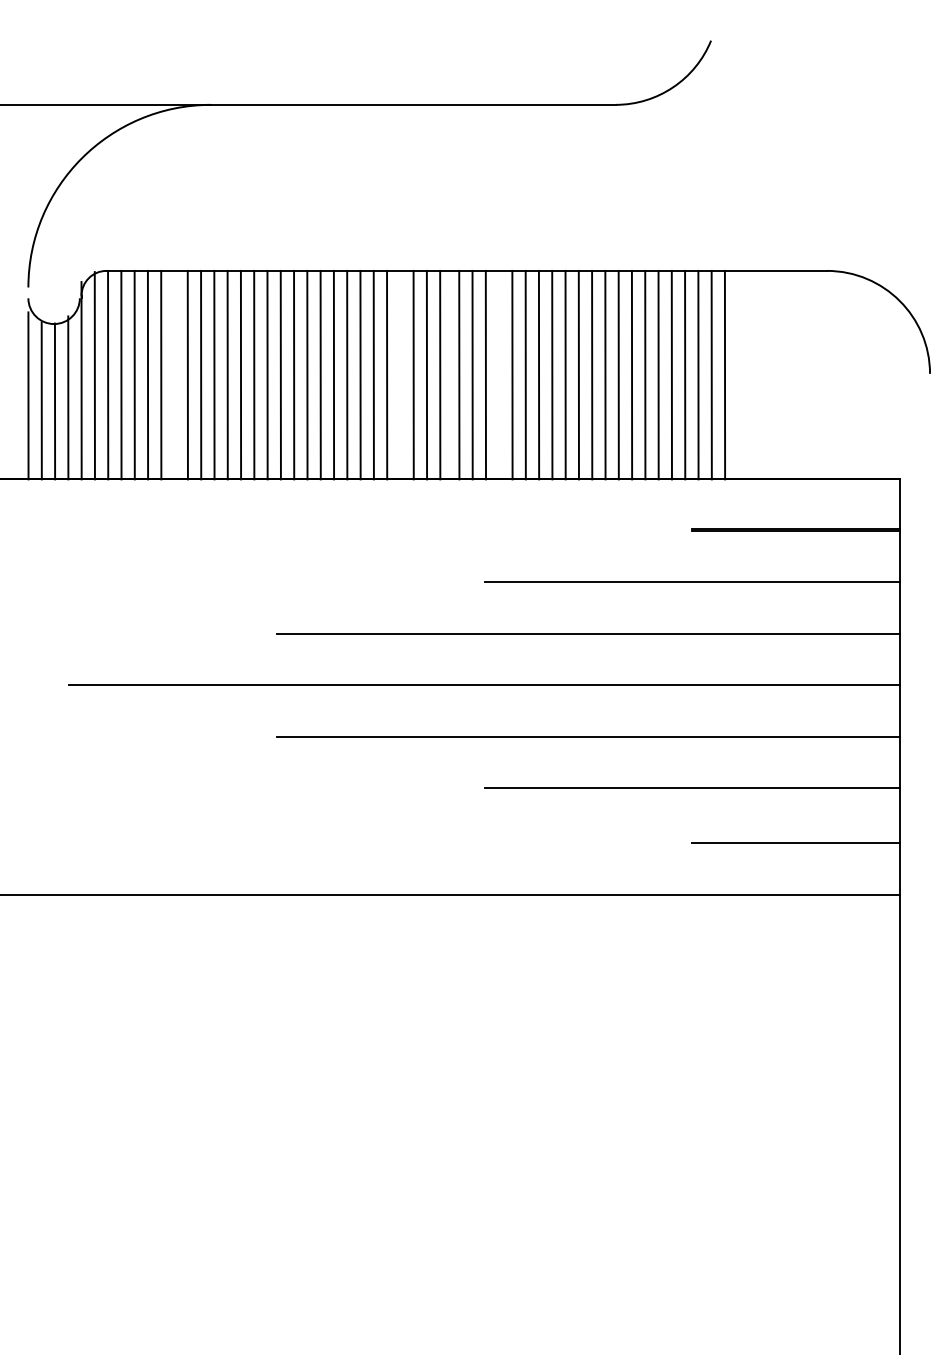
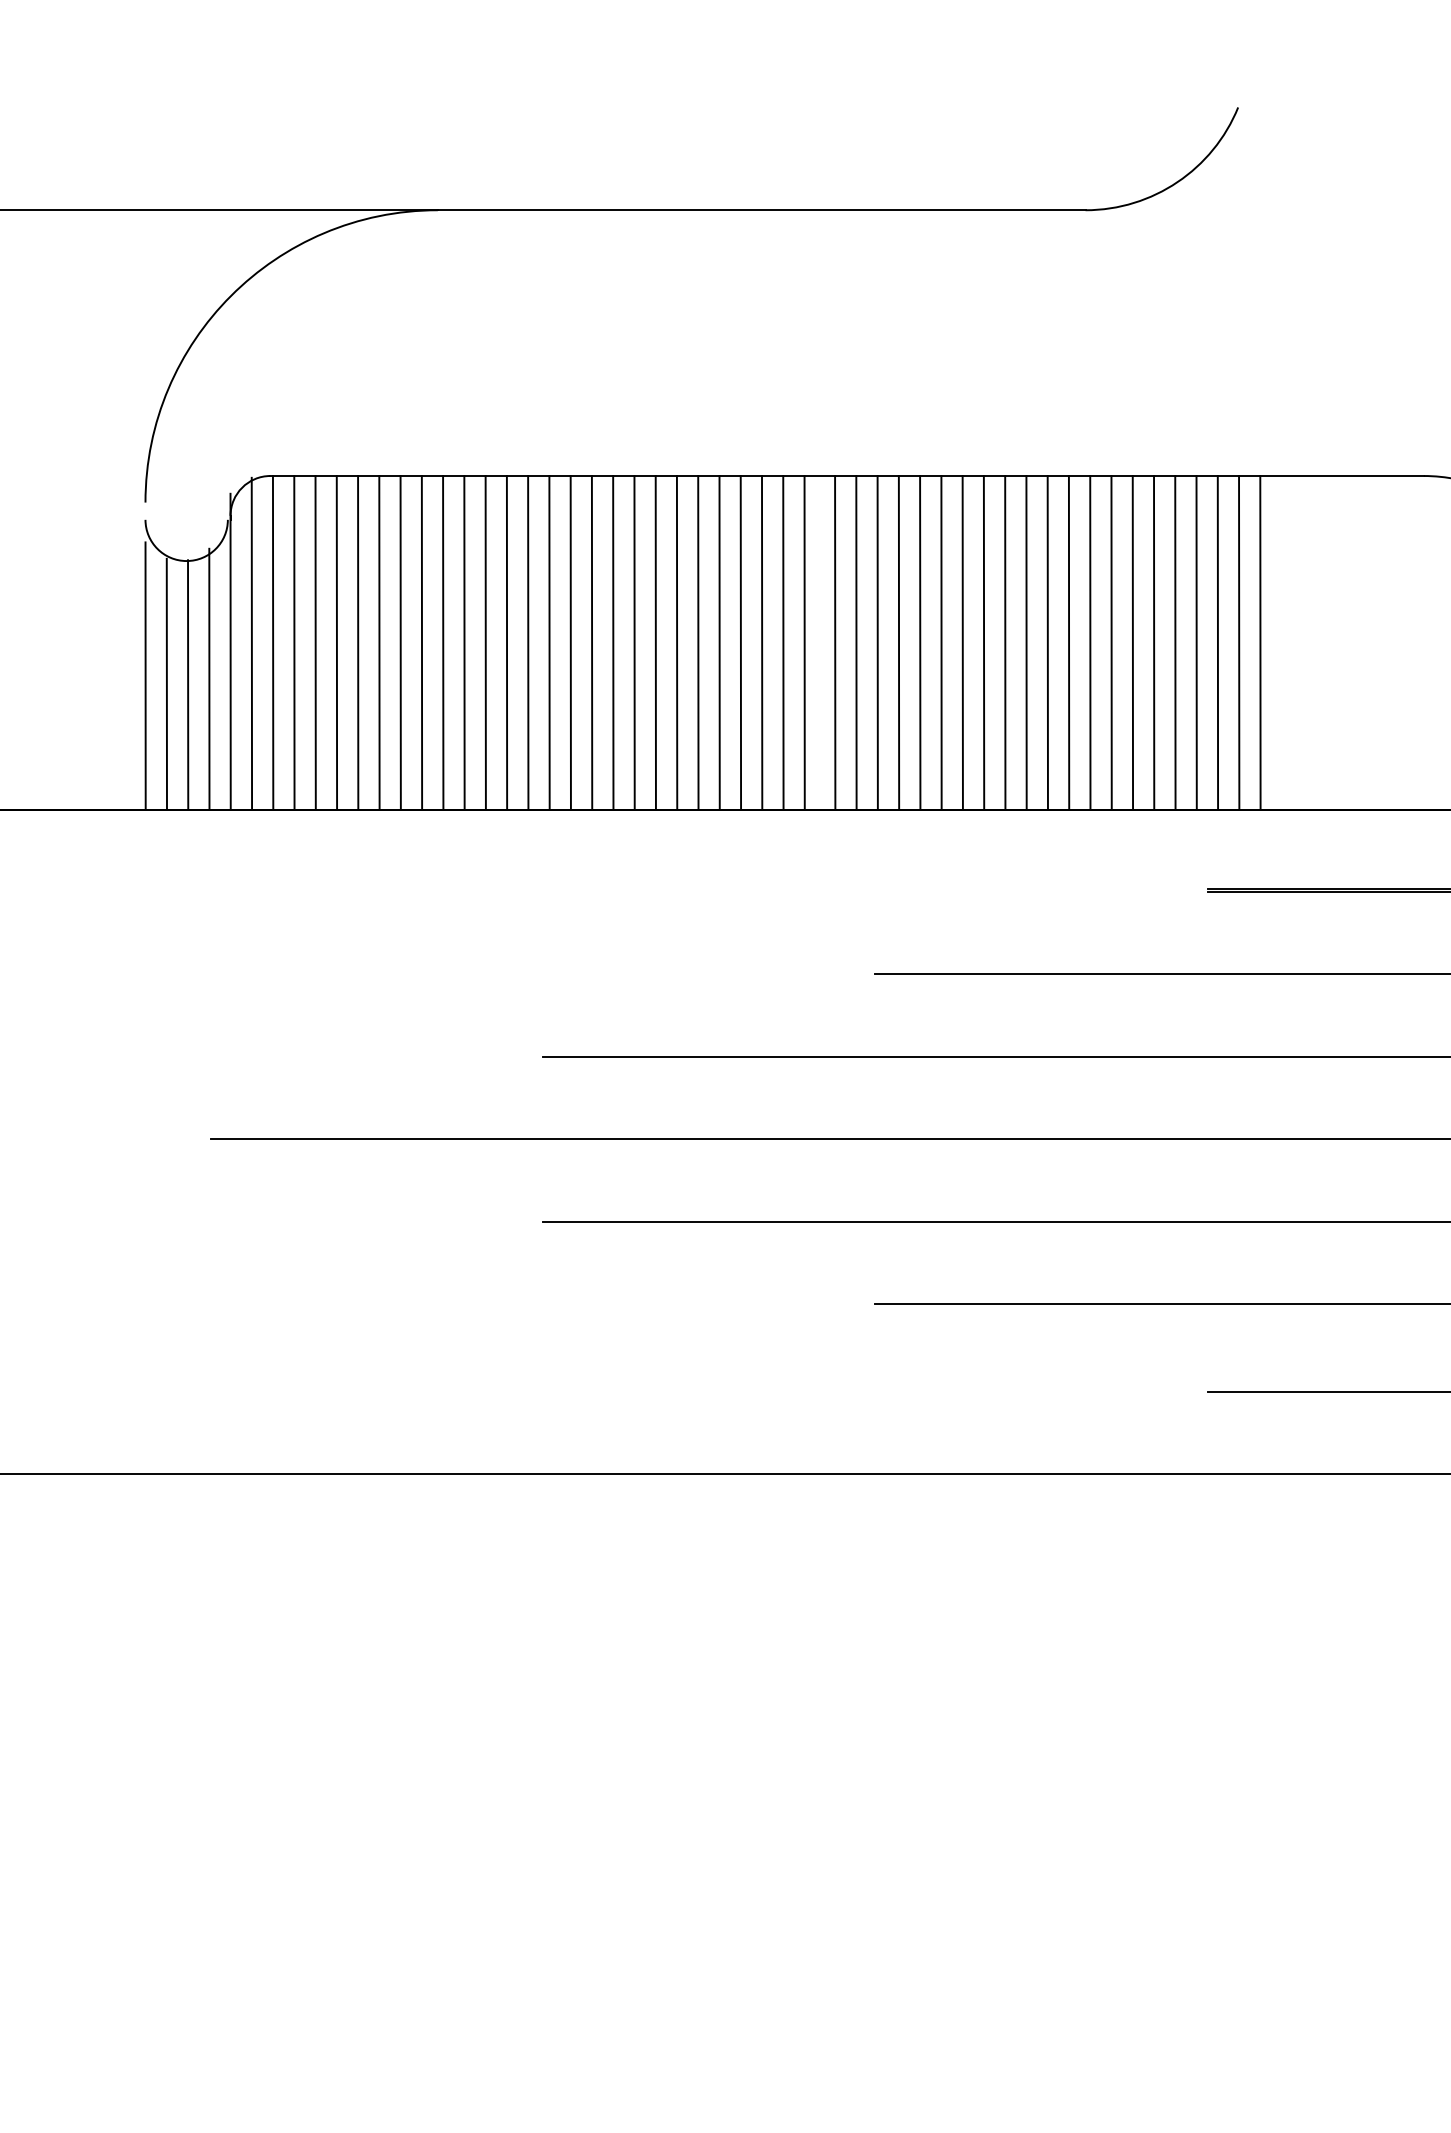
line: (174, 374) -> (379, 641), added
line: (400, 374) -> (741, 641), added
line: (499, 374) -> (899, 641), added

